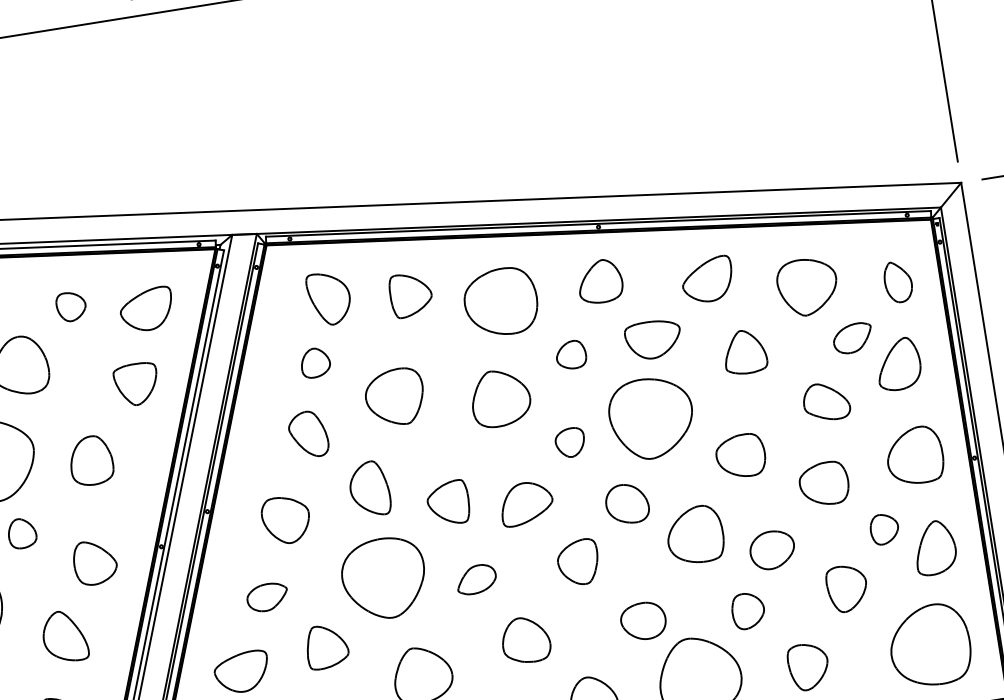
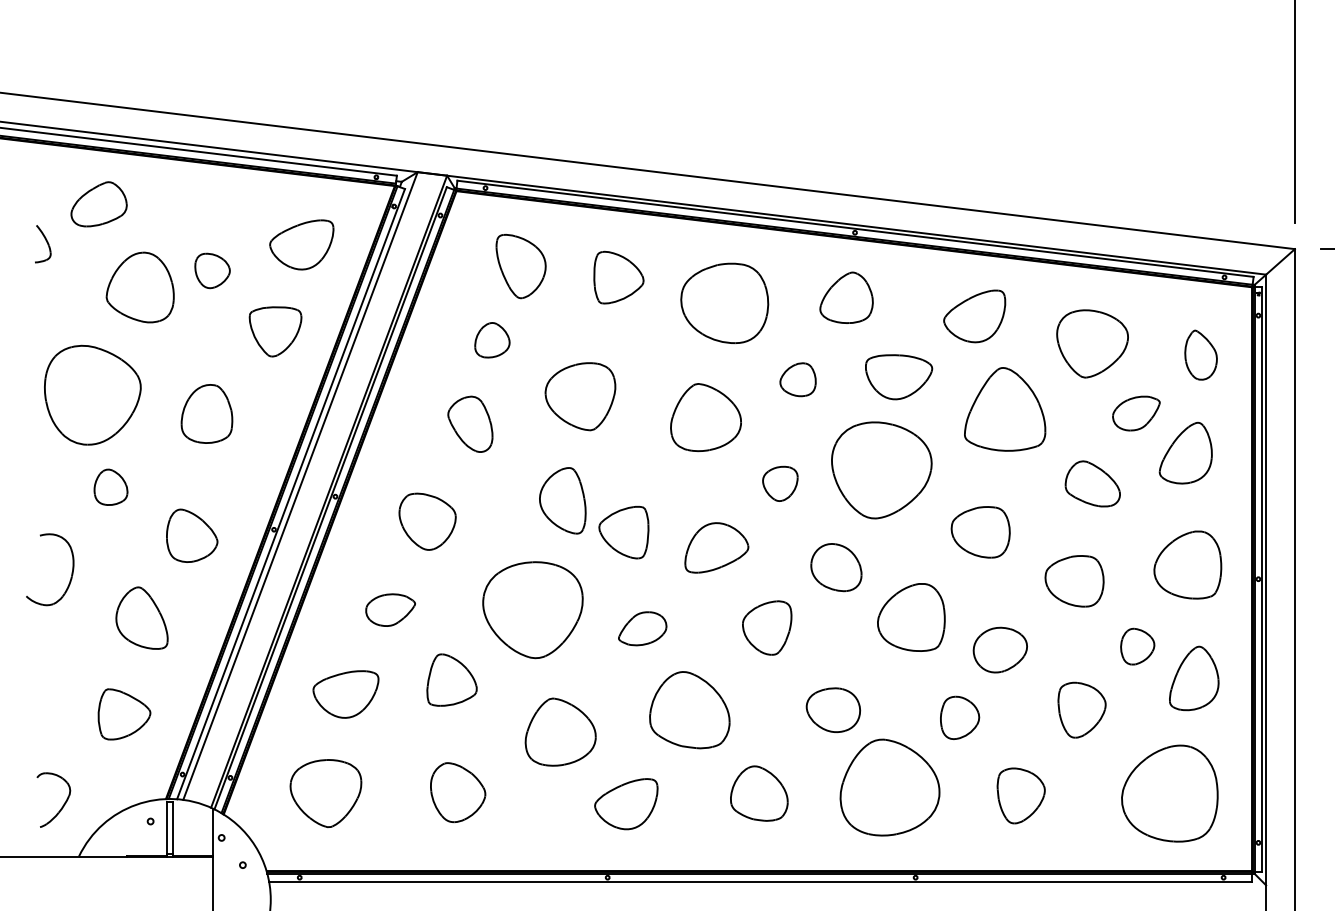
part: (71, 306) -> (212, 270), moved
part: (744, 351) -> (1005, 408), size x1.6
part: (369, 488) -> (562, 500), moved
part: (525, 640) -> (689, 710), size x1.4

